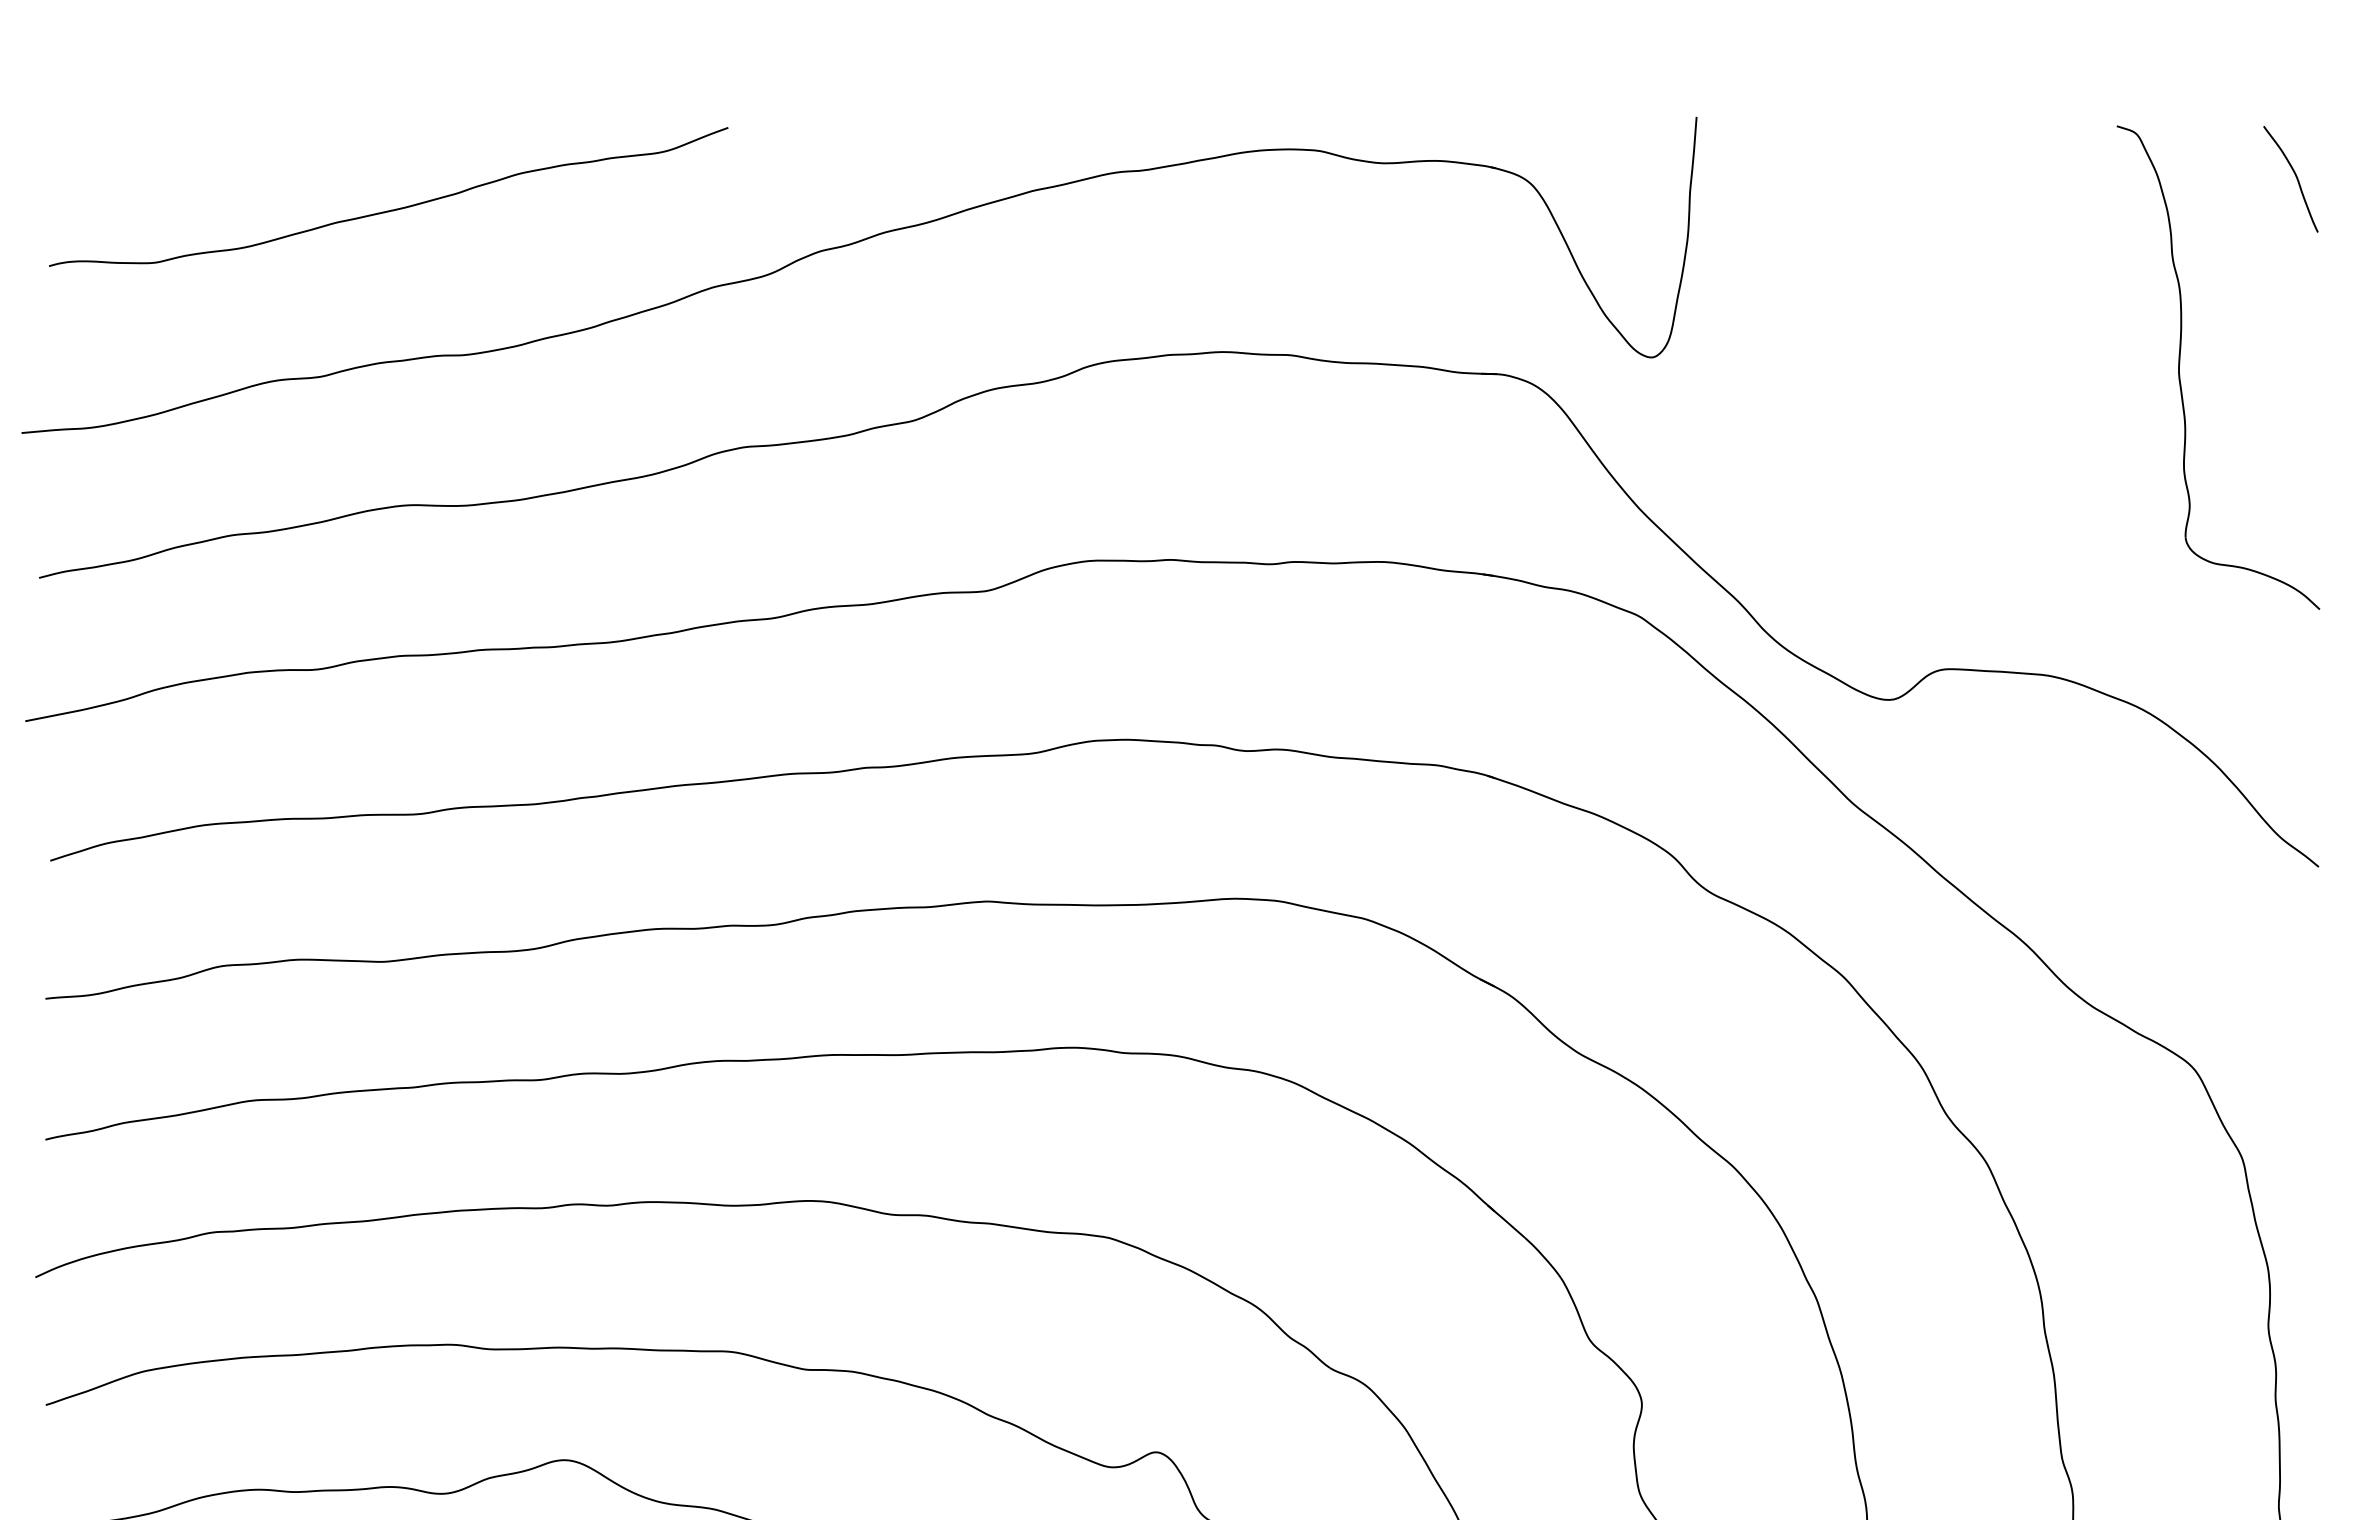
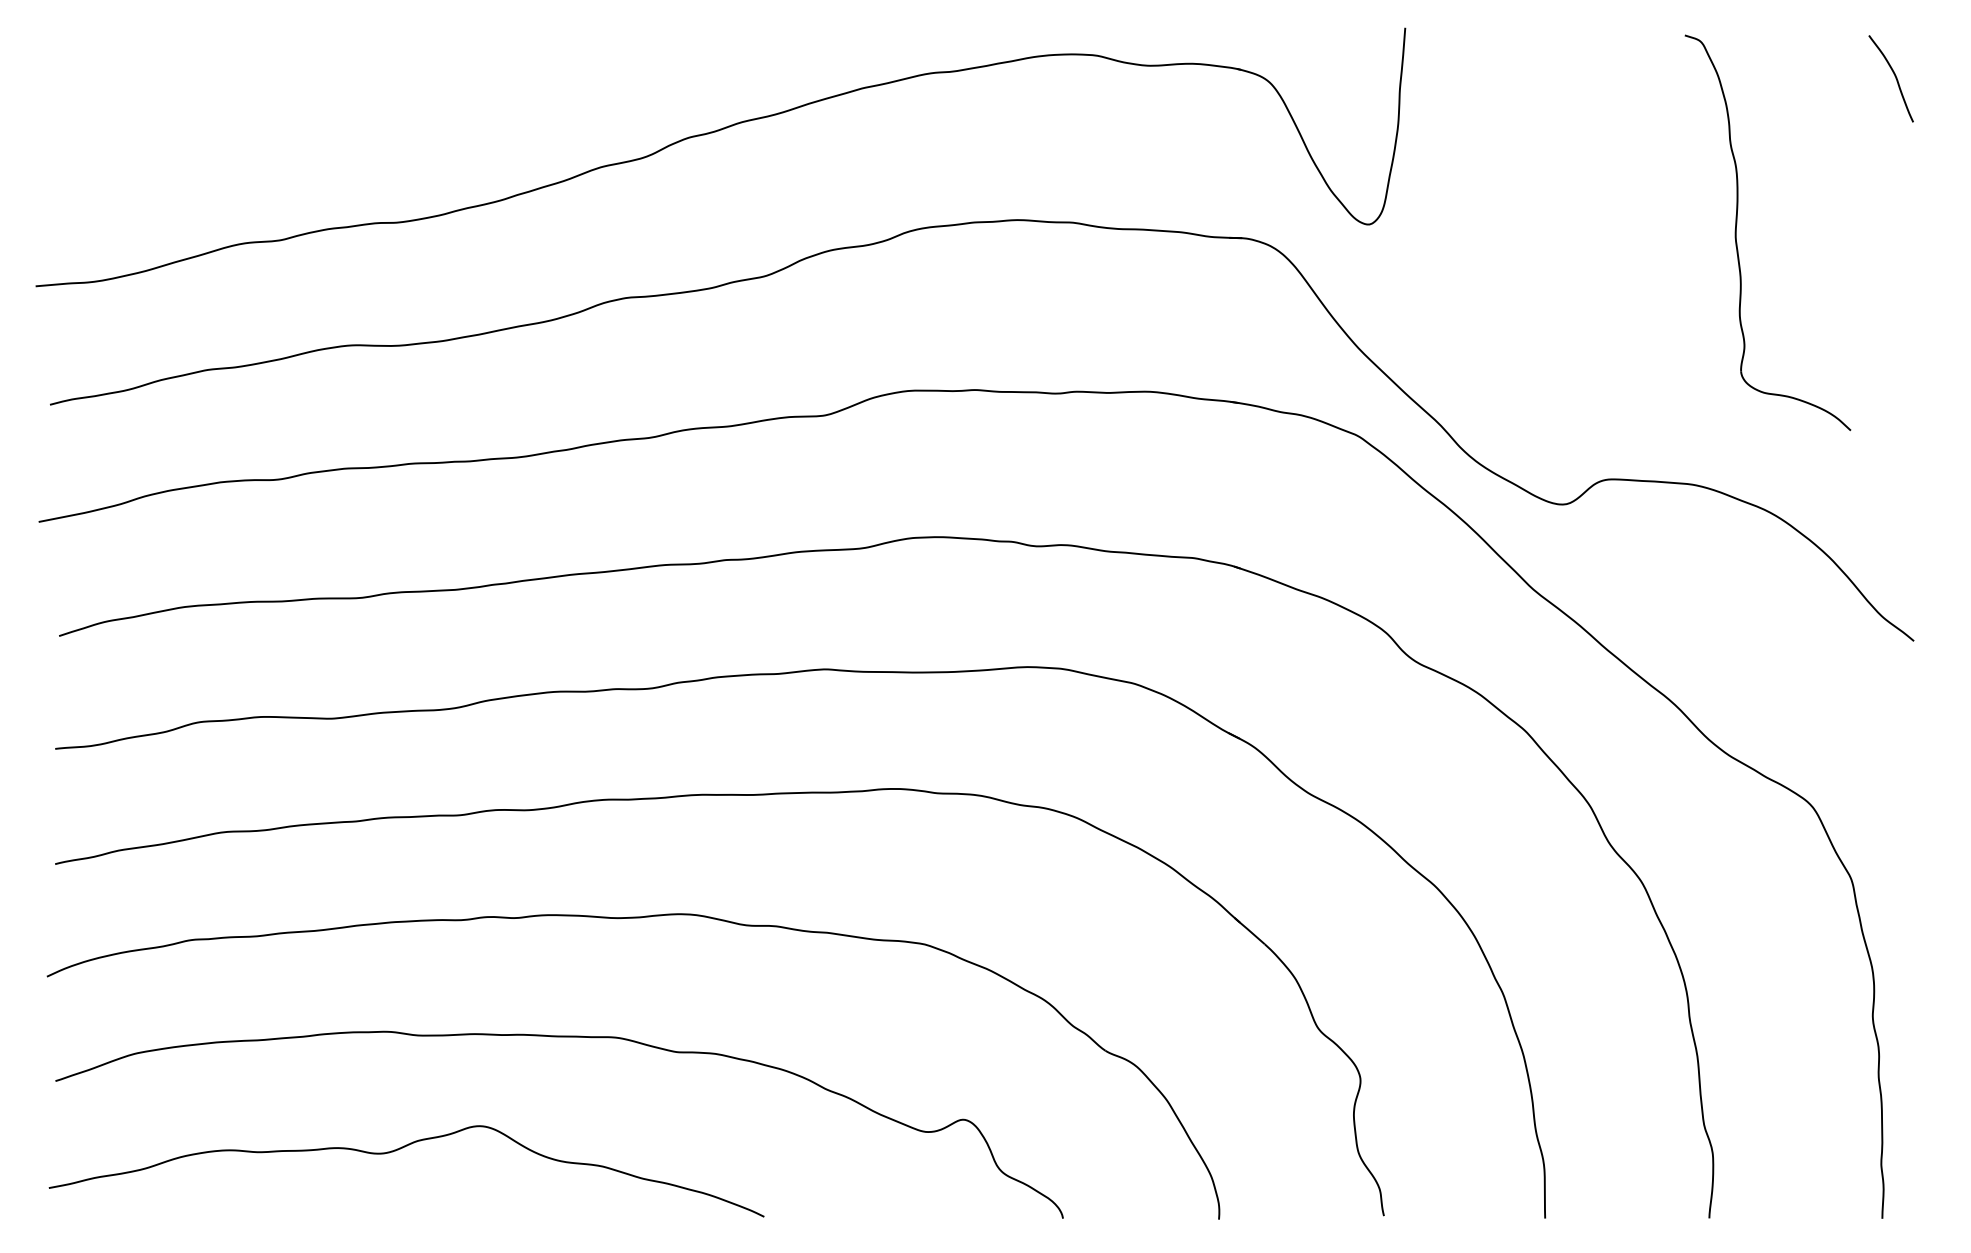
curve: (390, 209) -> (337, 103), removed
part: (2179, 367) -> (1736, 232), moved

